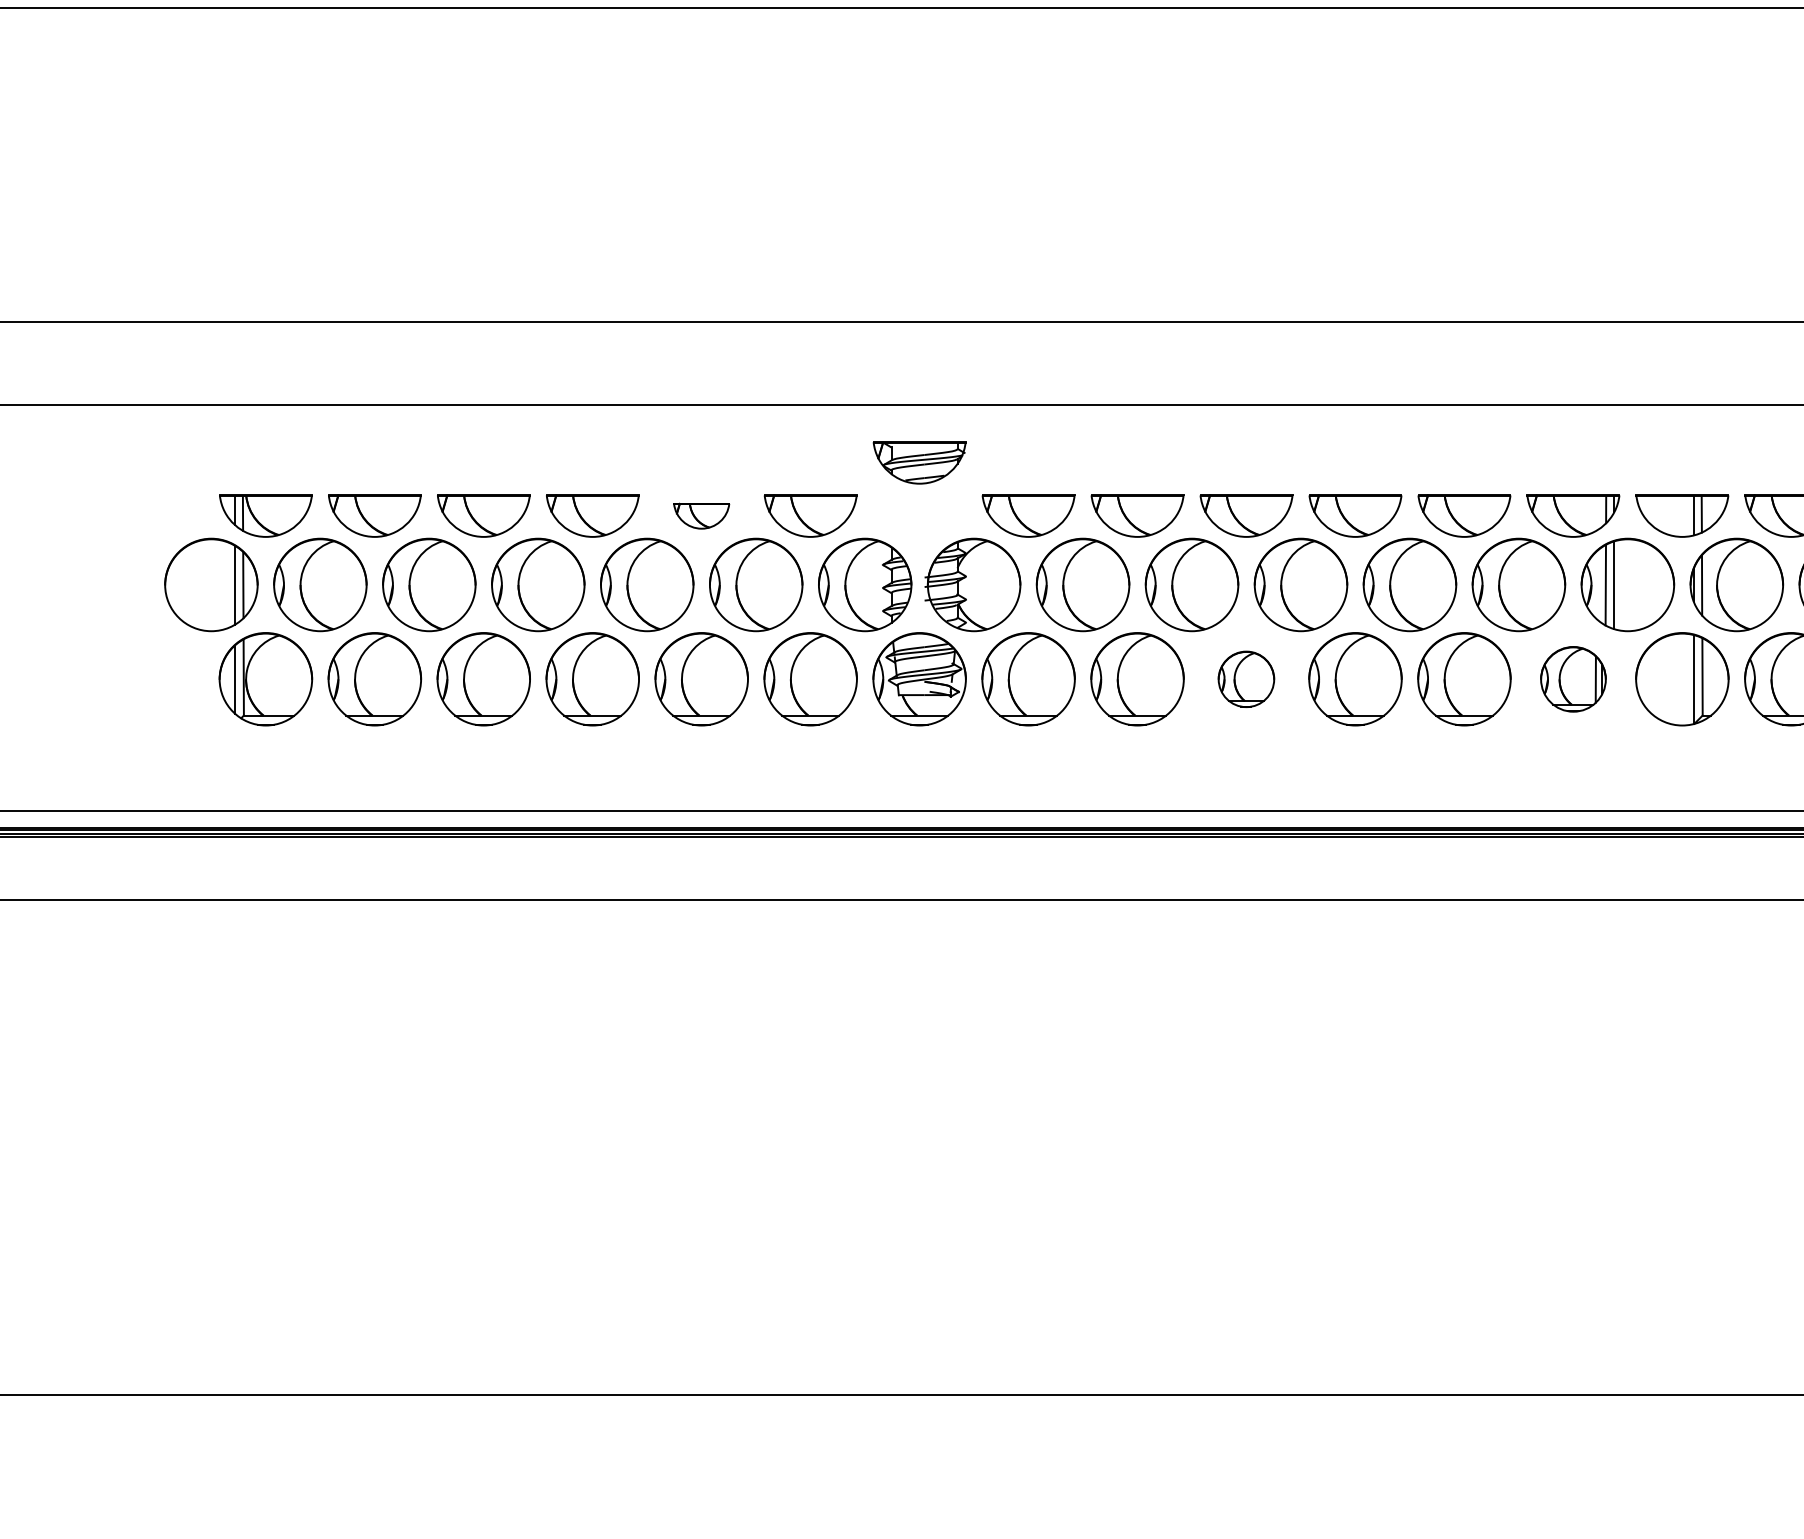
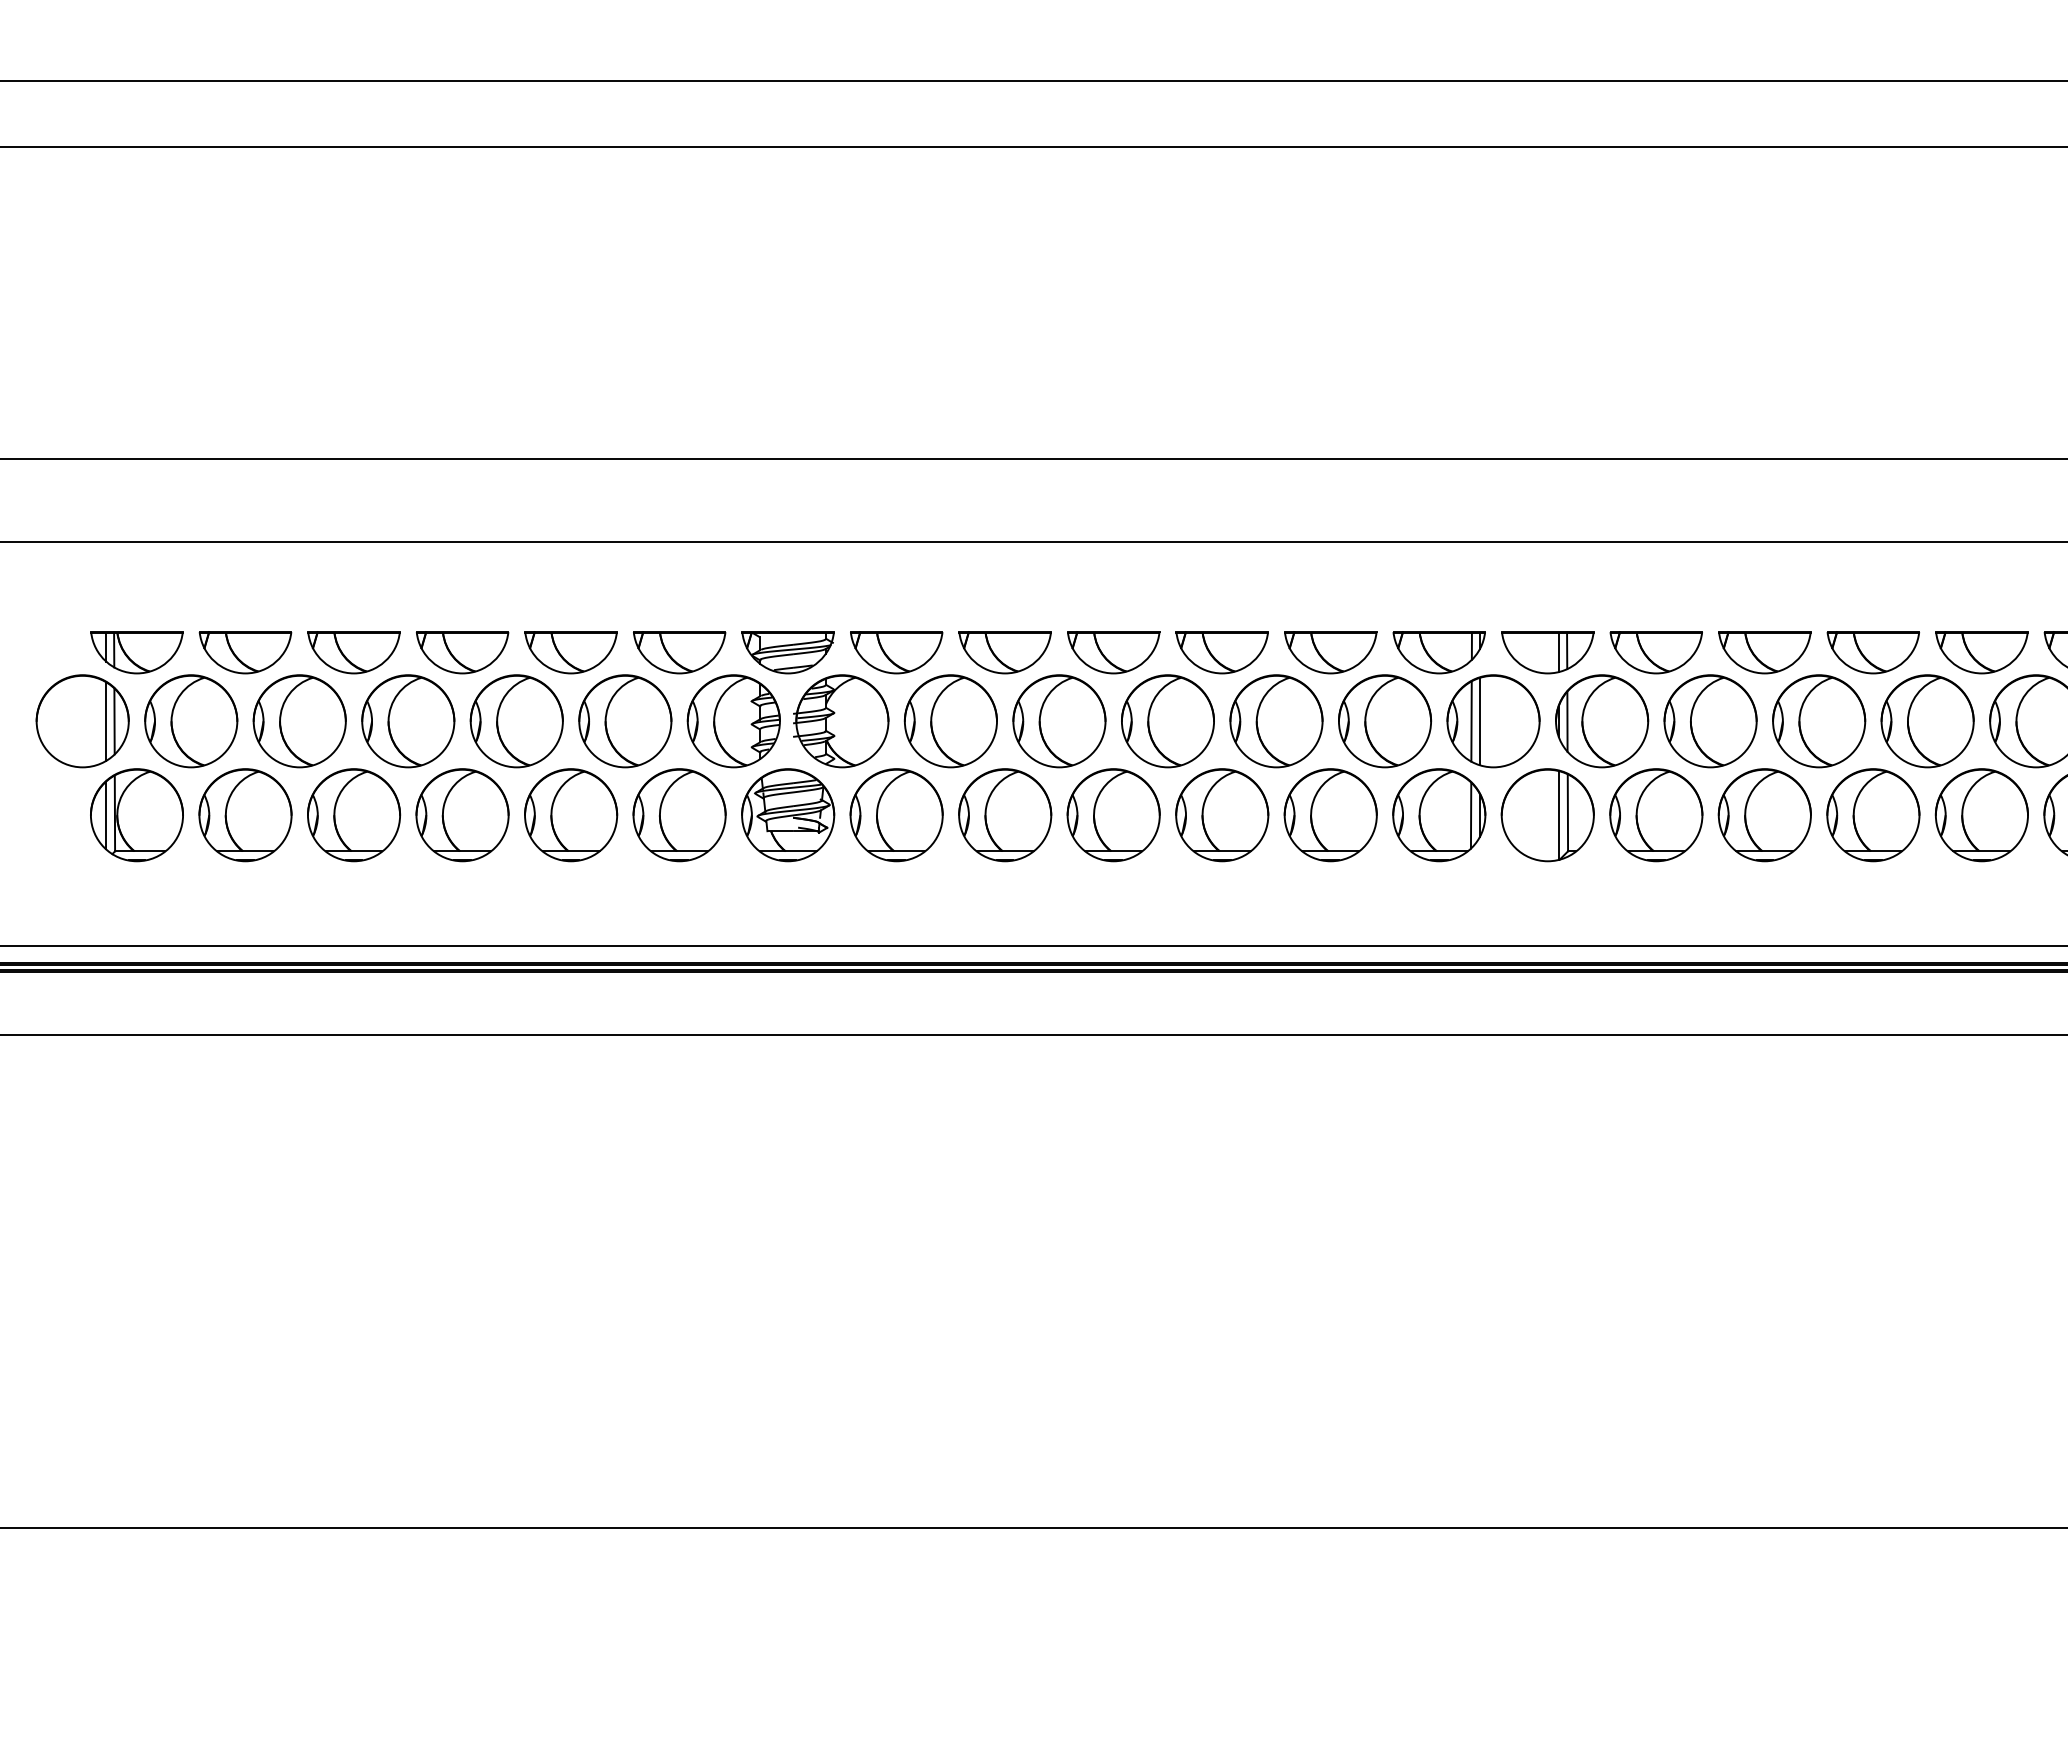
part: (919, 462) -> (787, 652), moved
part: (701, 515) -> (570, 652), size x1.67
part: (1246, 679) -> (1113, 815), size x1.67
part: (1573, 679) -> (1439, 815), size x1.43

